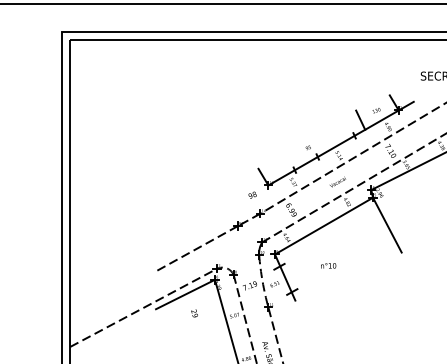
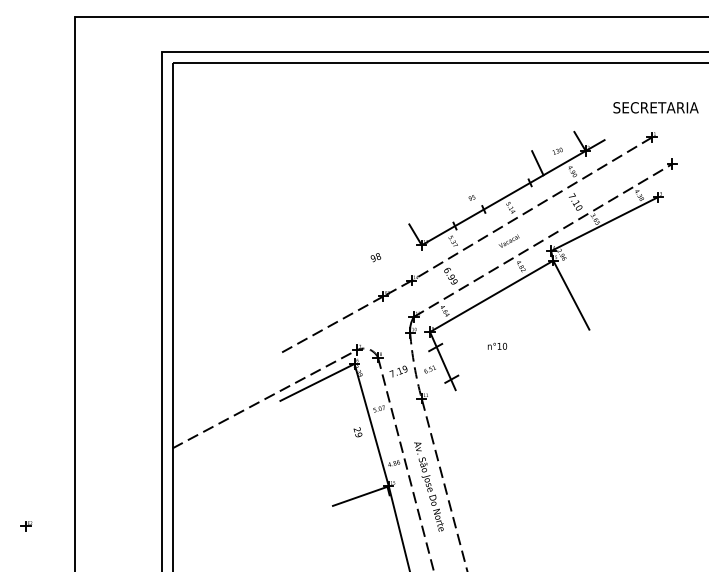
text: (252, 195) -> (375, 257), moved
text: (194, 313) -> (357, 432), moved

